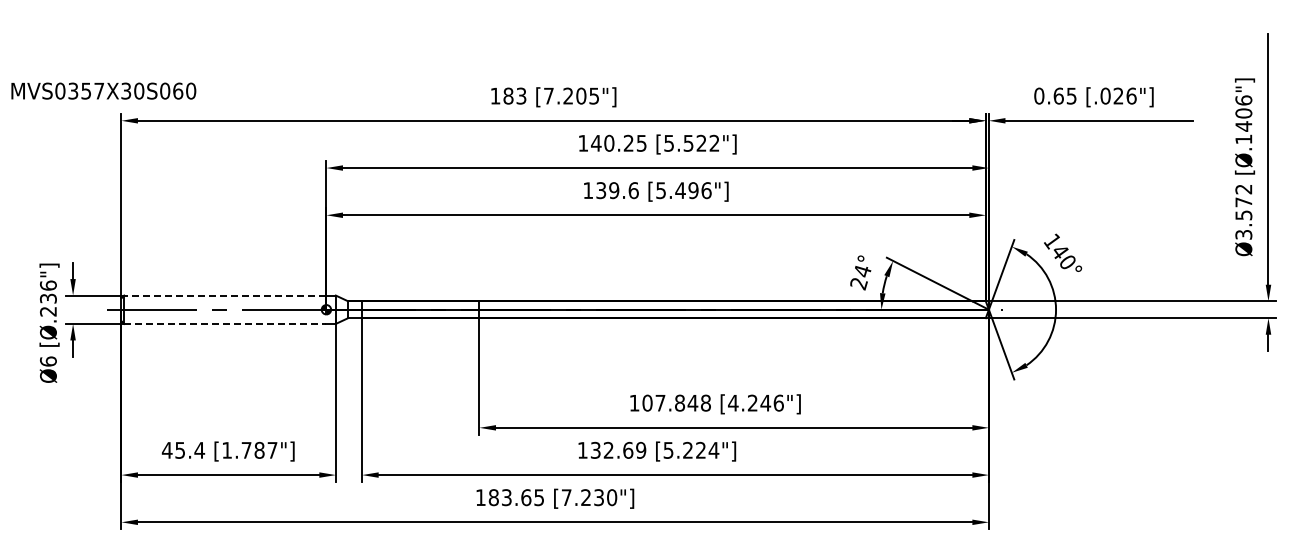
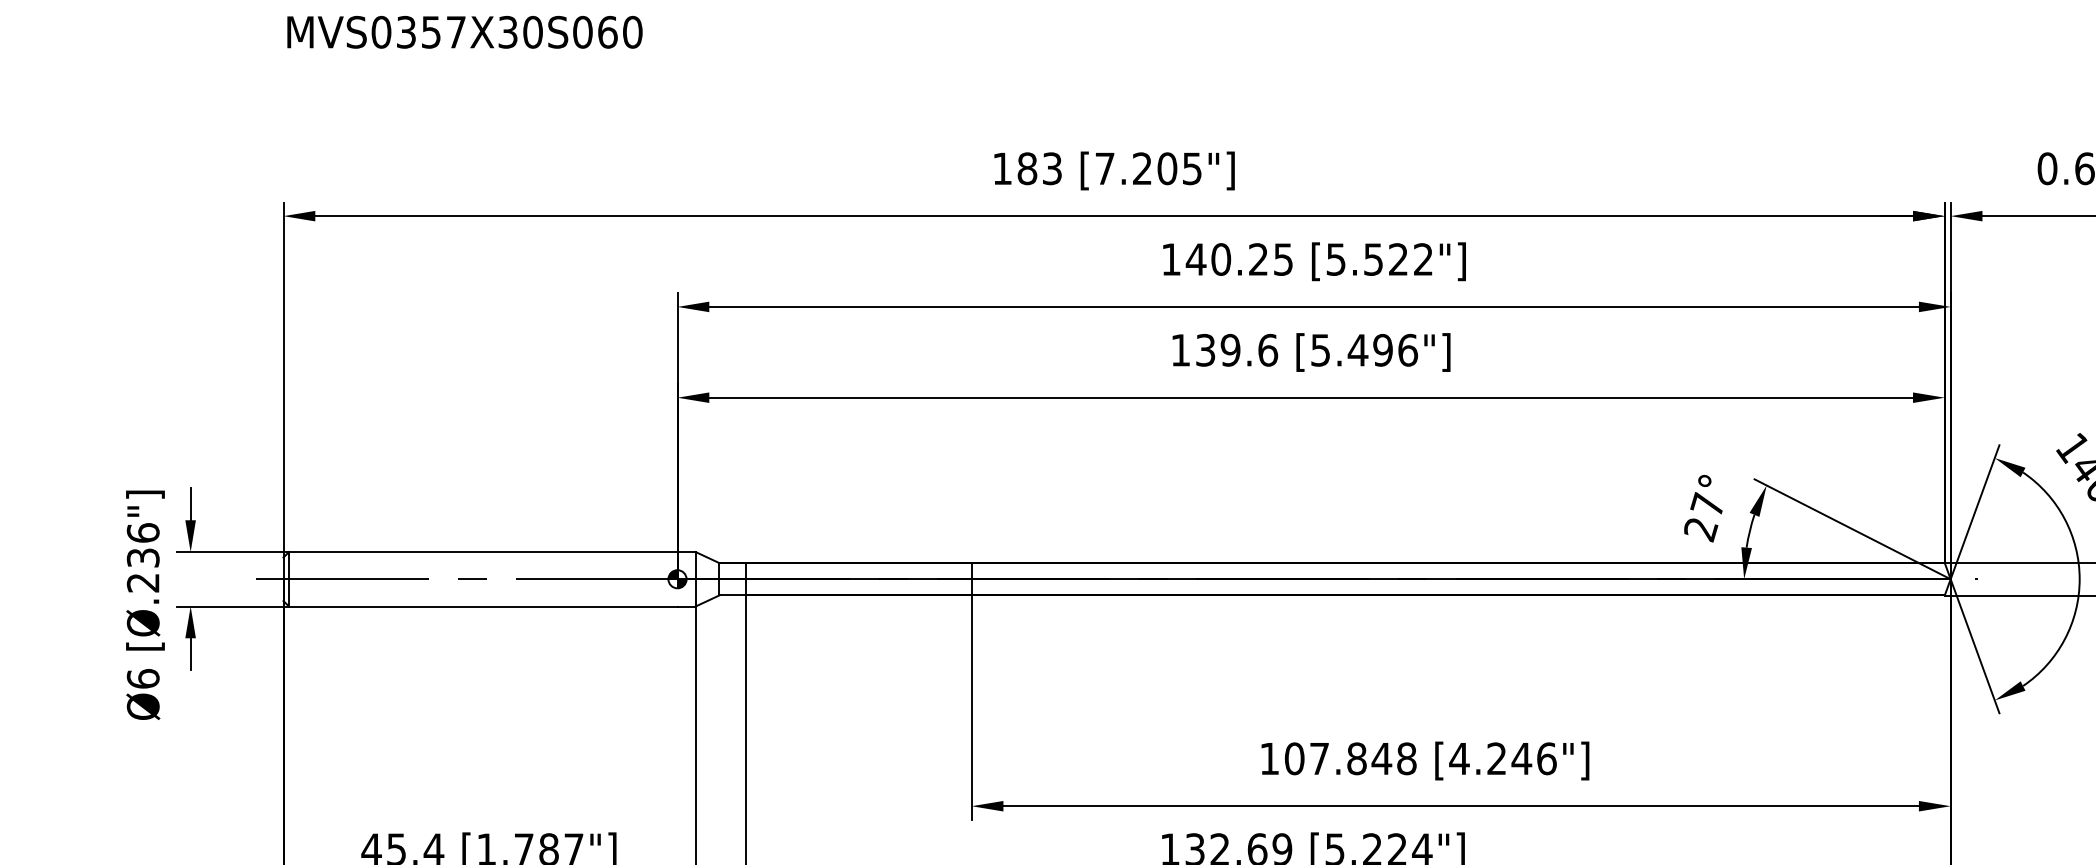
text: (103, 90) -> (464, 31), moved
text: (862, 270) -> (1707, 503), 24° -> 27°
line: (224, 295) -> (481, 551), dashed -> solid
line: (225, 323) -> (483, 605), dashed -> solid

